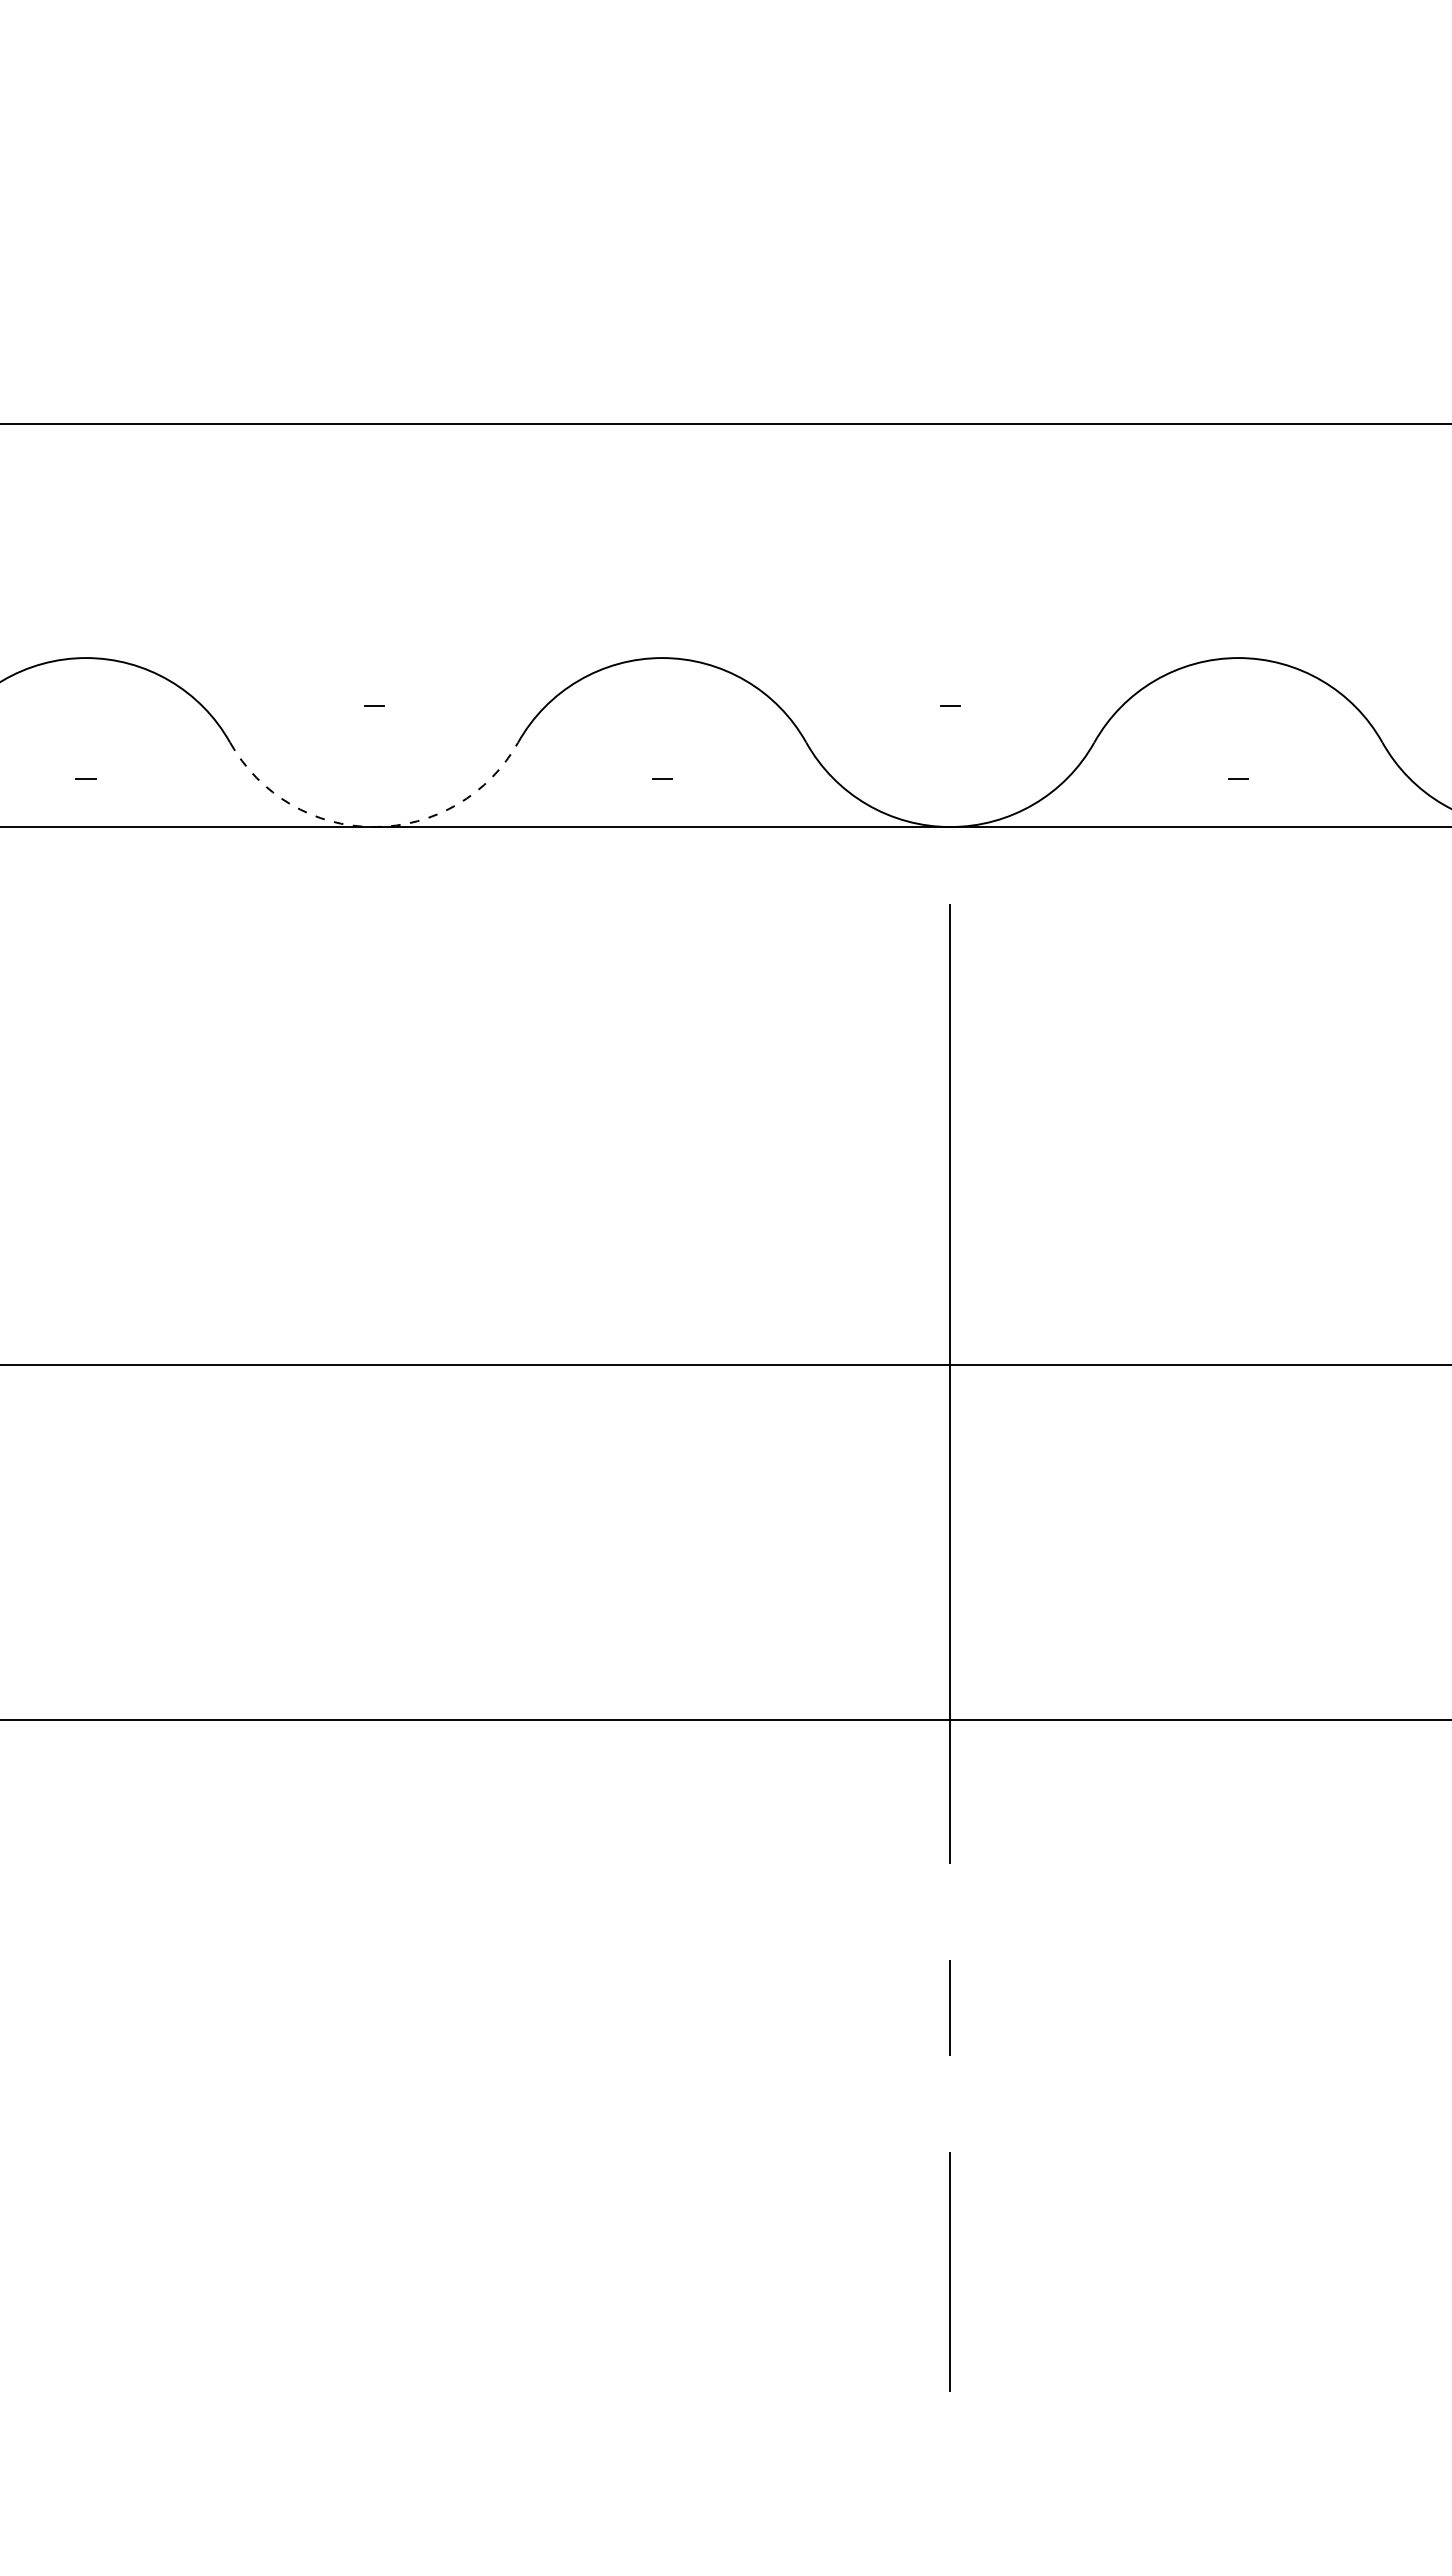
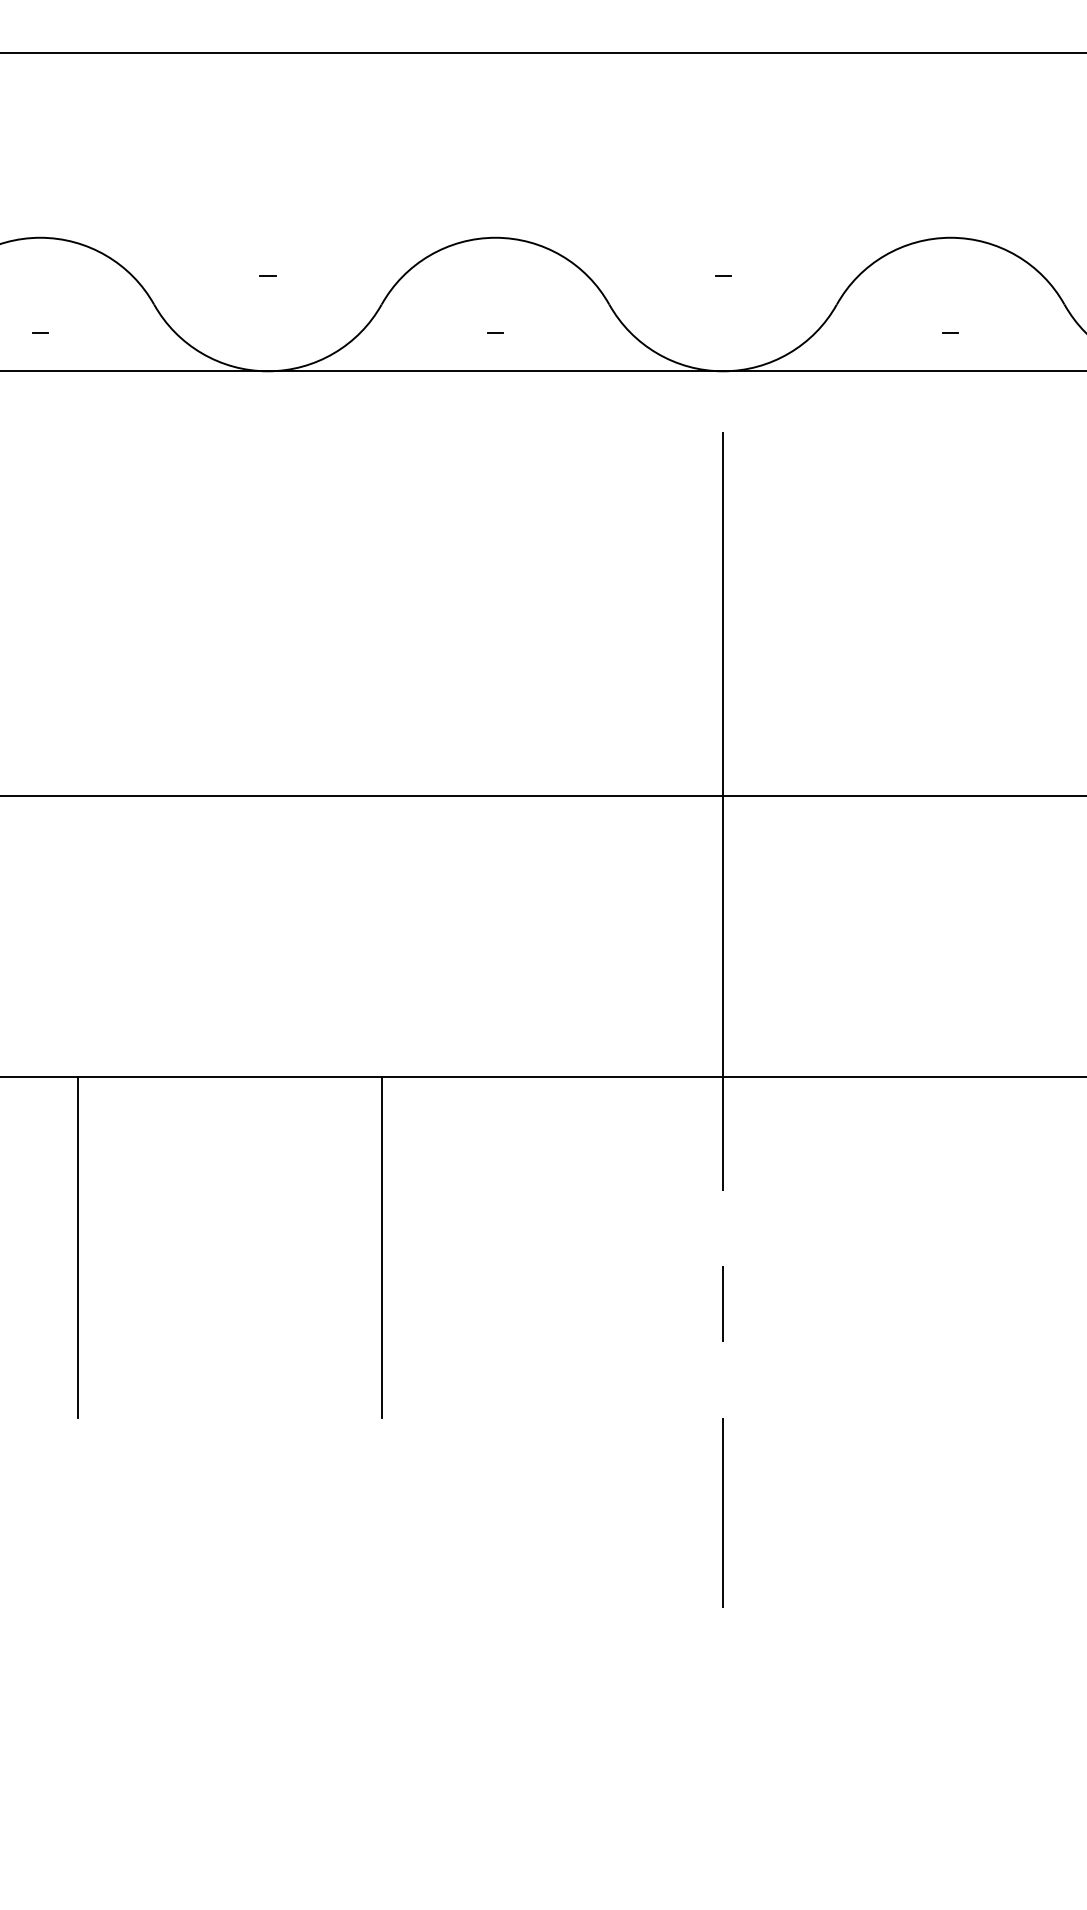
arc: (374, 827) -> (268, 371), dashed -> solid
line: (134, 1936) -> (78, 1247), added
line: (518, 1936) -> (381, 1247), added

